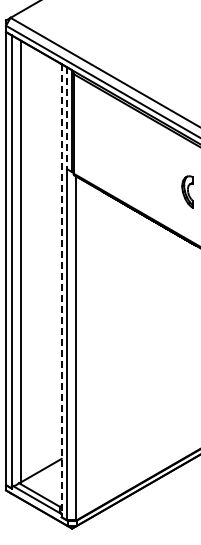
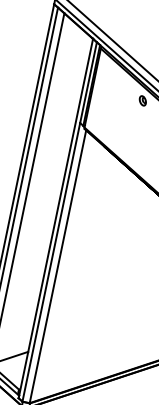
line: (67, 118) -> (88, 82), dashed -> solid
part: (137, 126) -> (142, 100), added
line: (61, 290) -> (55, 218), dashed -> solid

